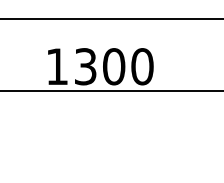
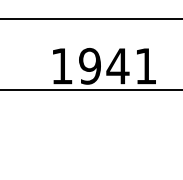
text: (113, 66) -> (117, 66), 1300 -> 1941

